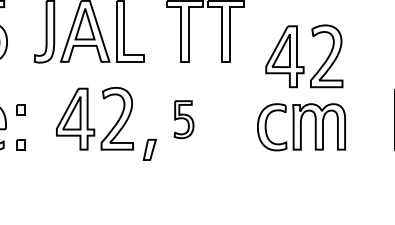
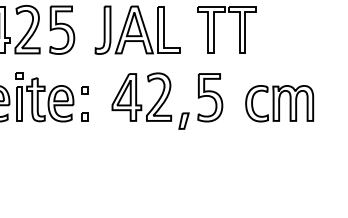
part: (303, 55) -> (302, 48), removed
part: (184, 119) -> (210, 97), size x1.67
part: (301, 127) -> (279, 103), moved

